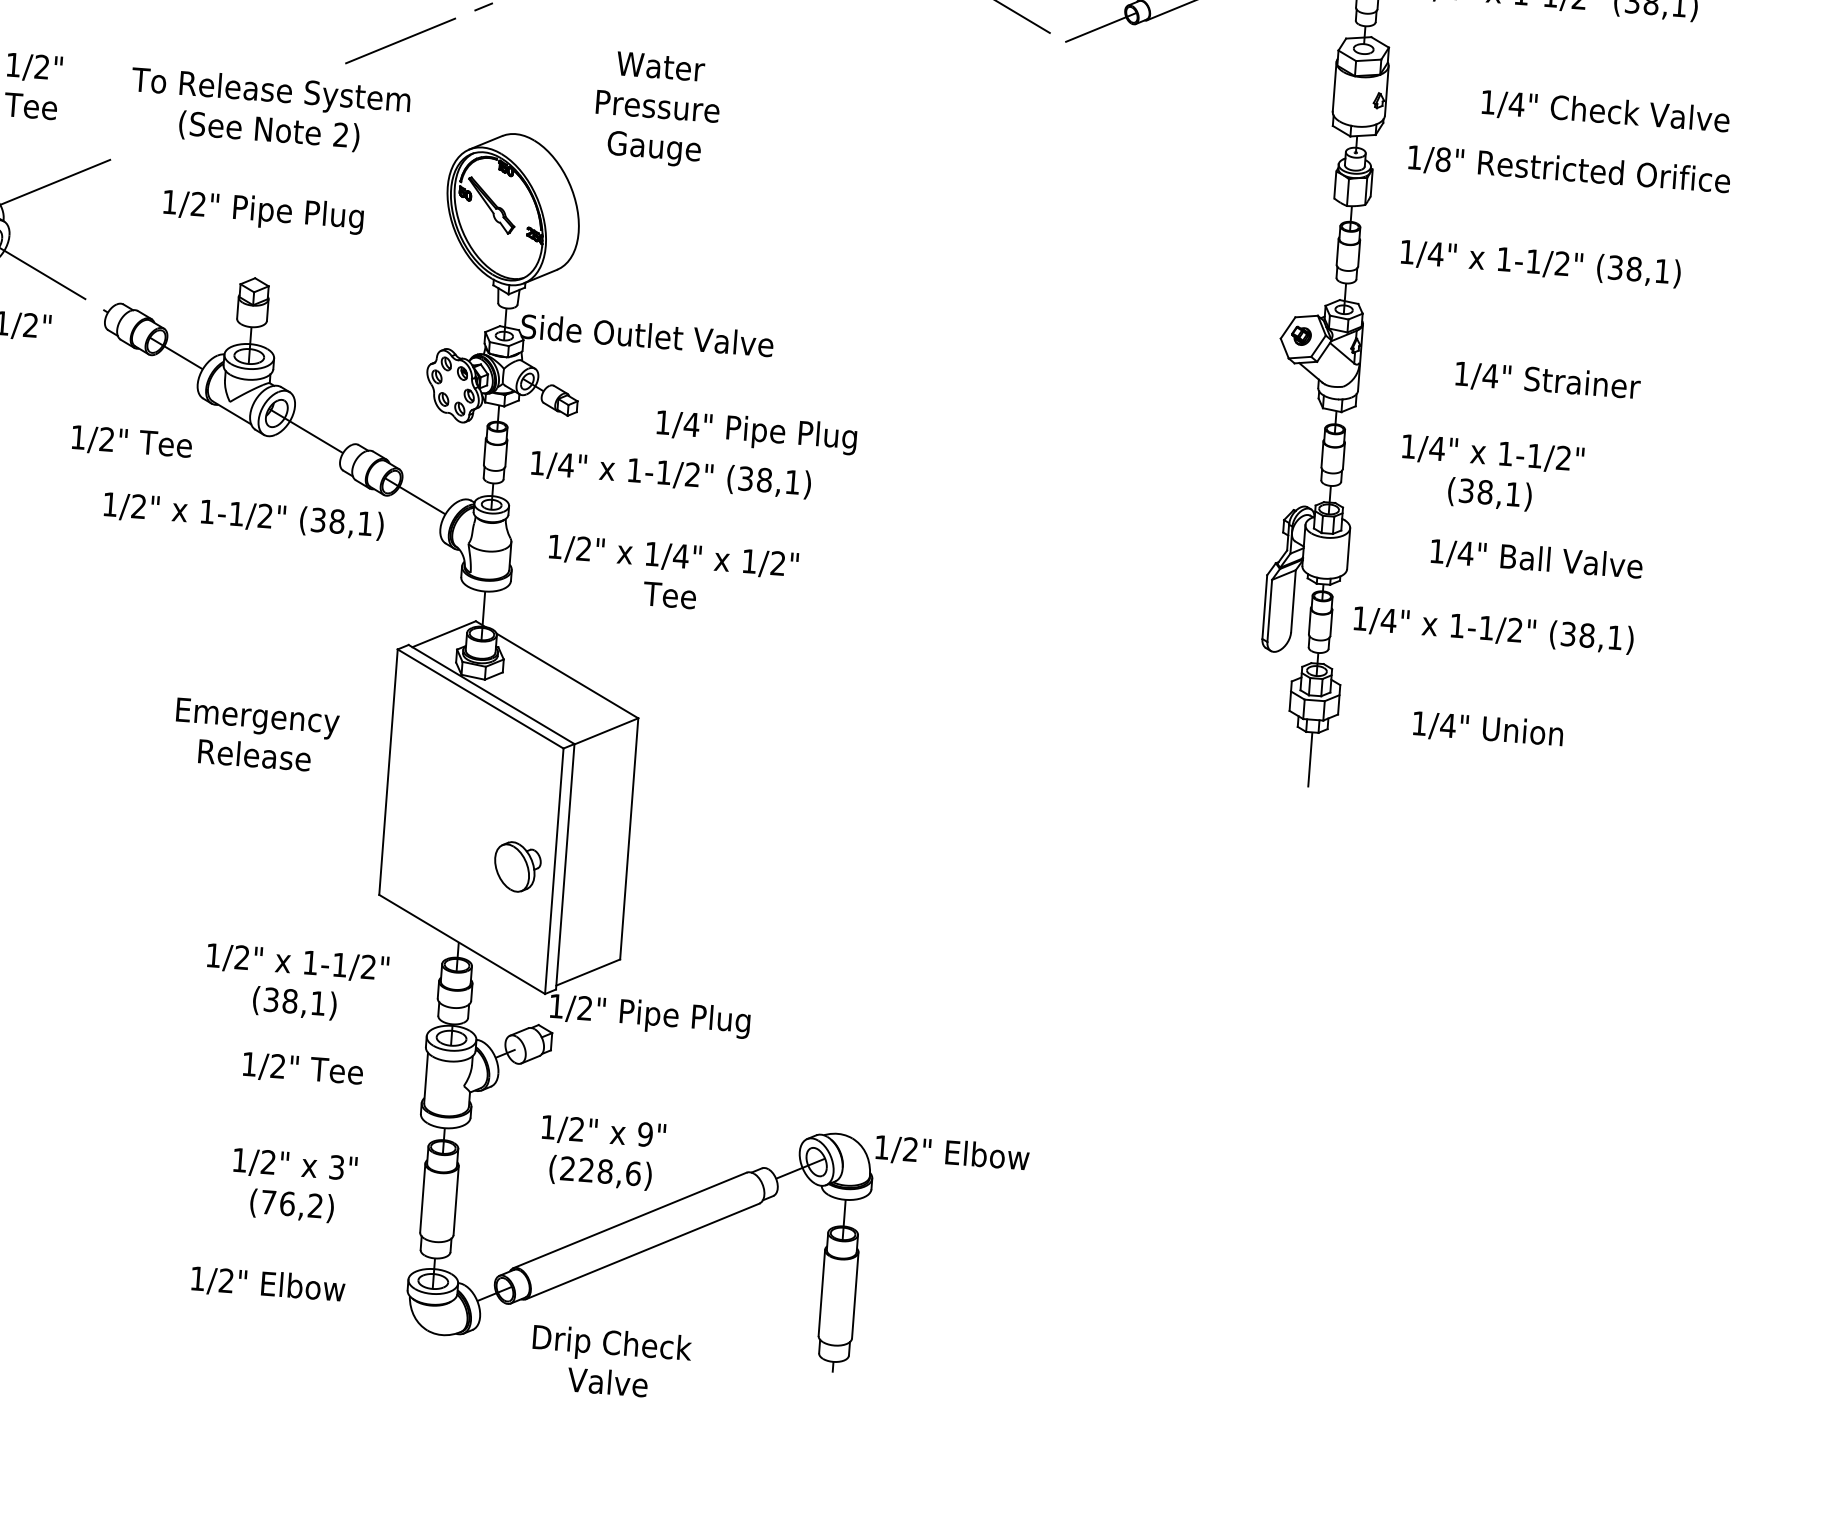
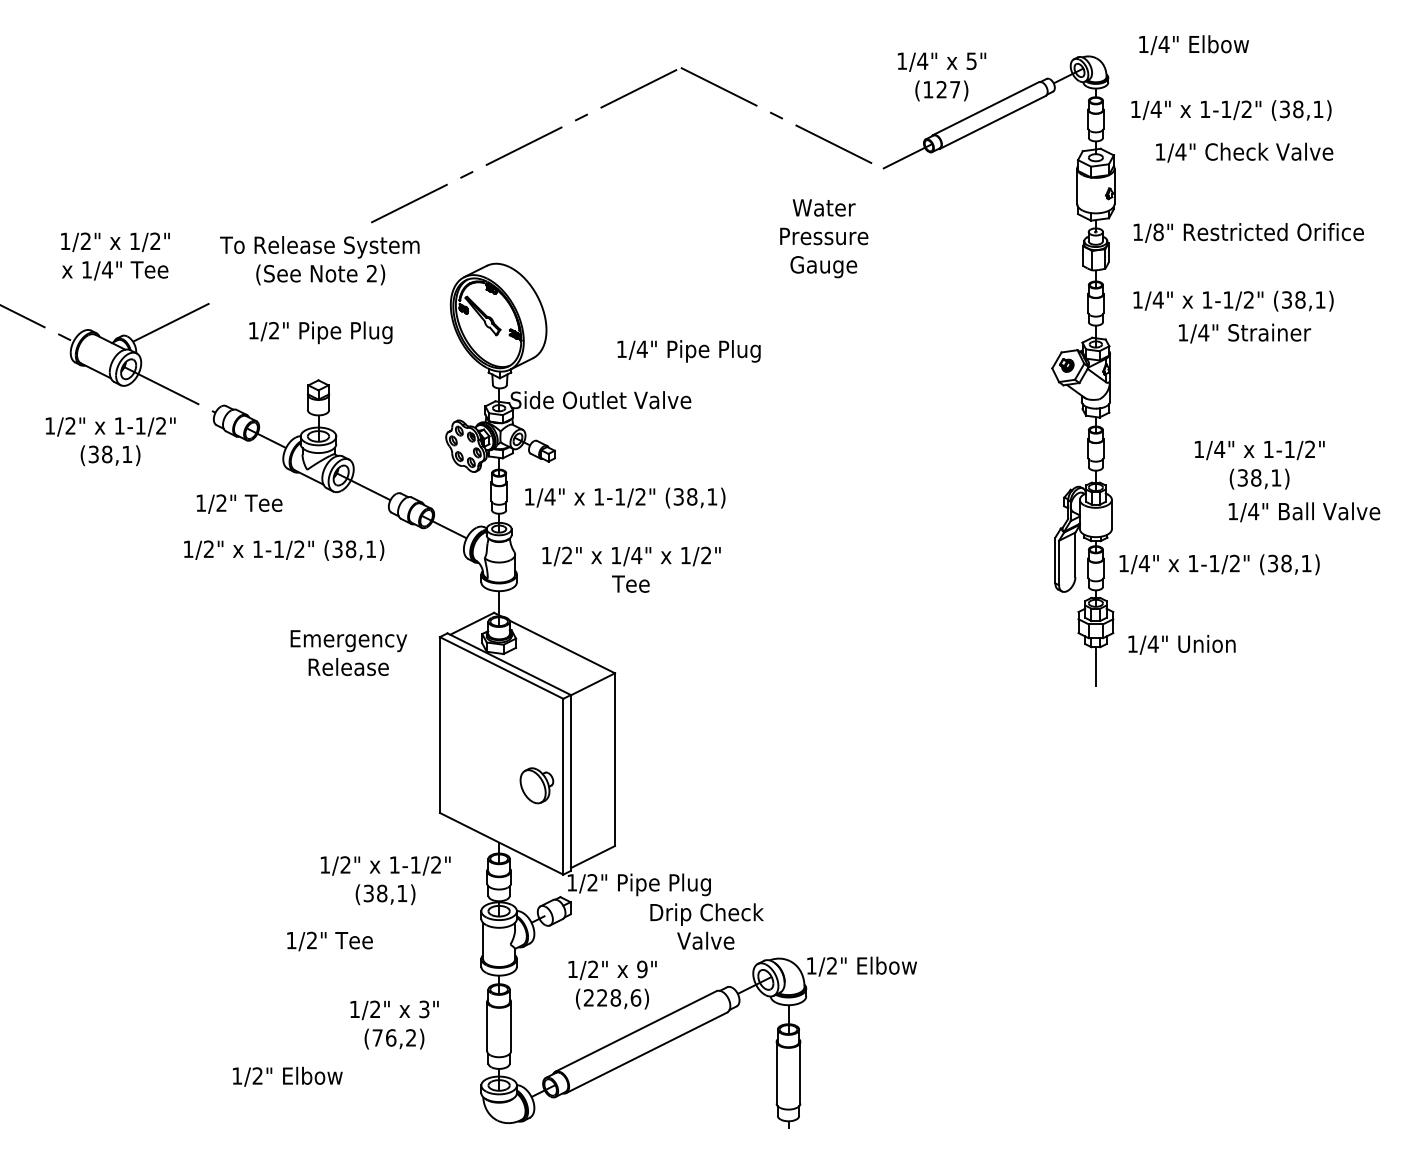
text: (658, 109) -> (824, 238), moved
text: (1605, 111) -> (1244, 152), moved
text: (1548, 381) -> (1245, 333), moved
text: (755, 432) -> (688, 351), moved
text: (1491, 473) -> (1259, 464), moved
text: (244, 516) -> (284, 550), moved
text: (1536, 560) -> (1304, 512), moved
text: (1487, 729) -> (1181, 644), moved
text: (255, 734) -> (348, 652), moved
text: (302, 1069) -> (329, 941), moved
text: (267, 1284) -> (287, 1076), moved
text: (610, 1362) -> (706, 926), moved

